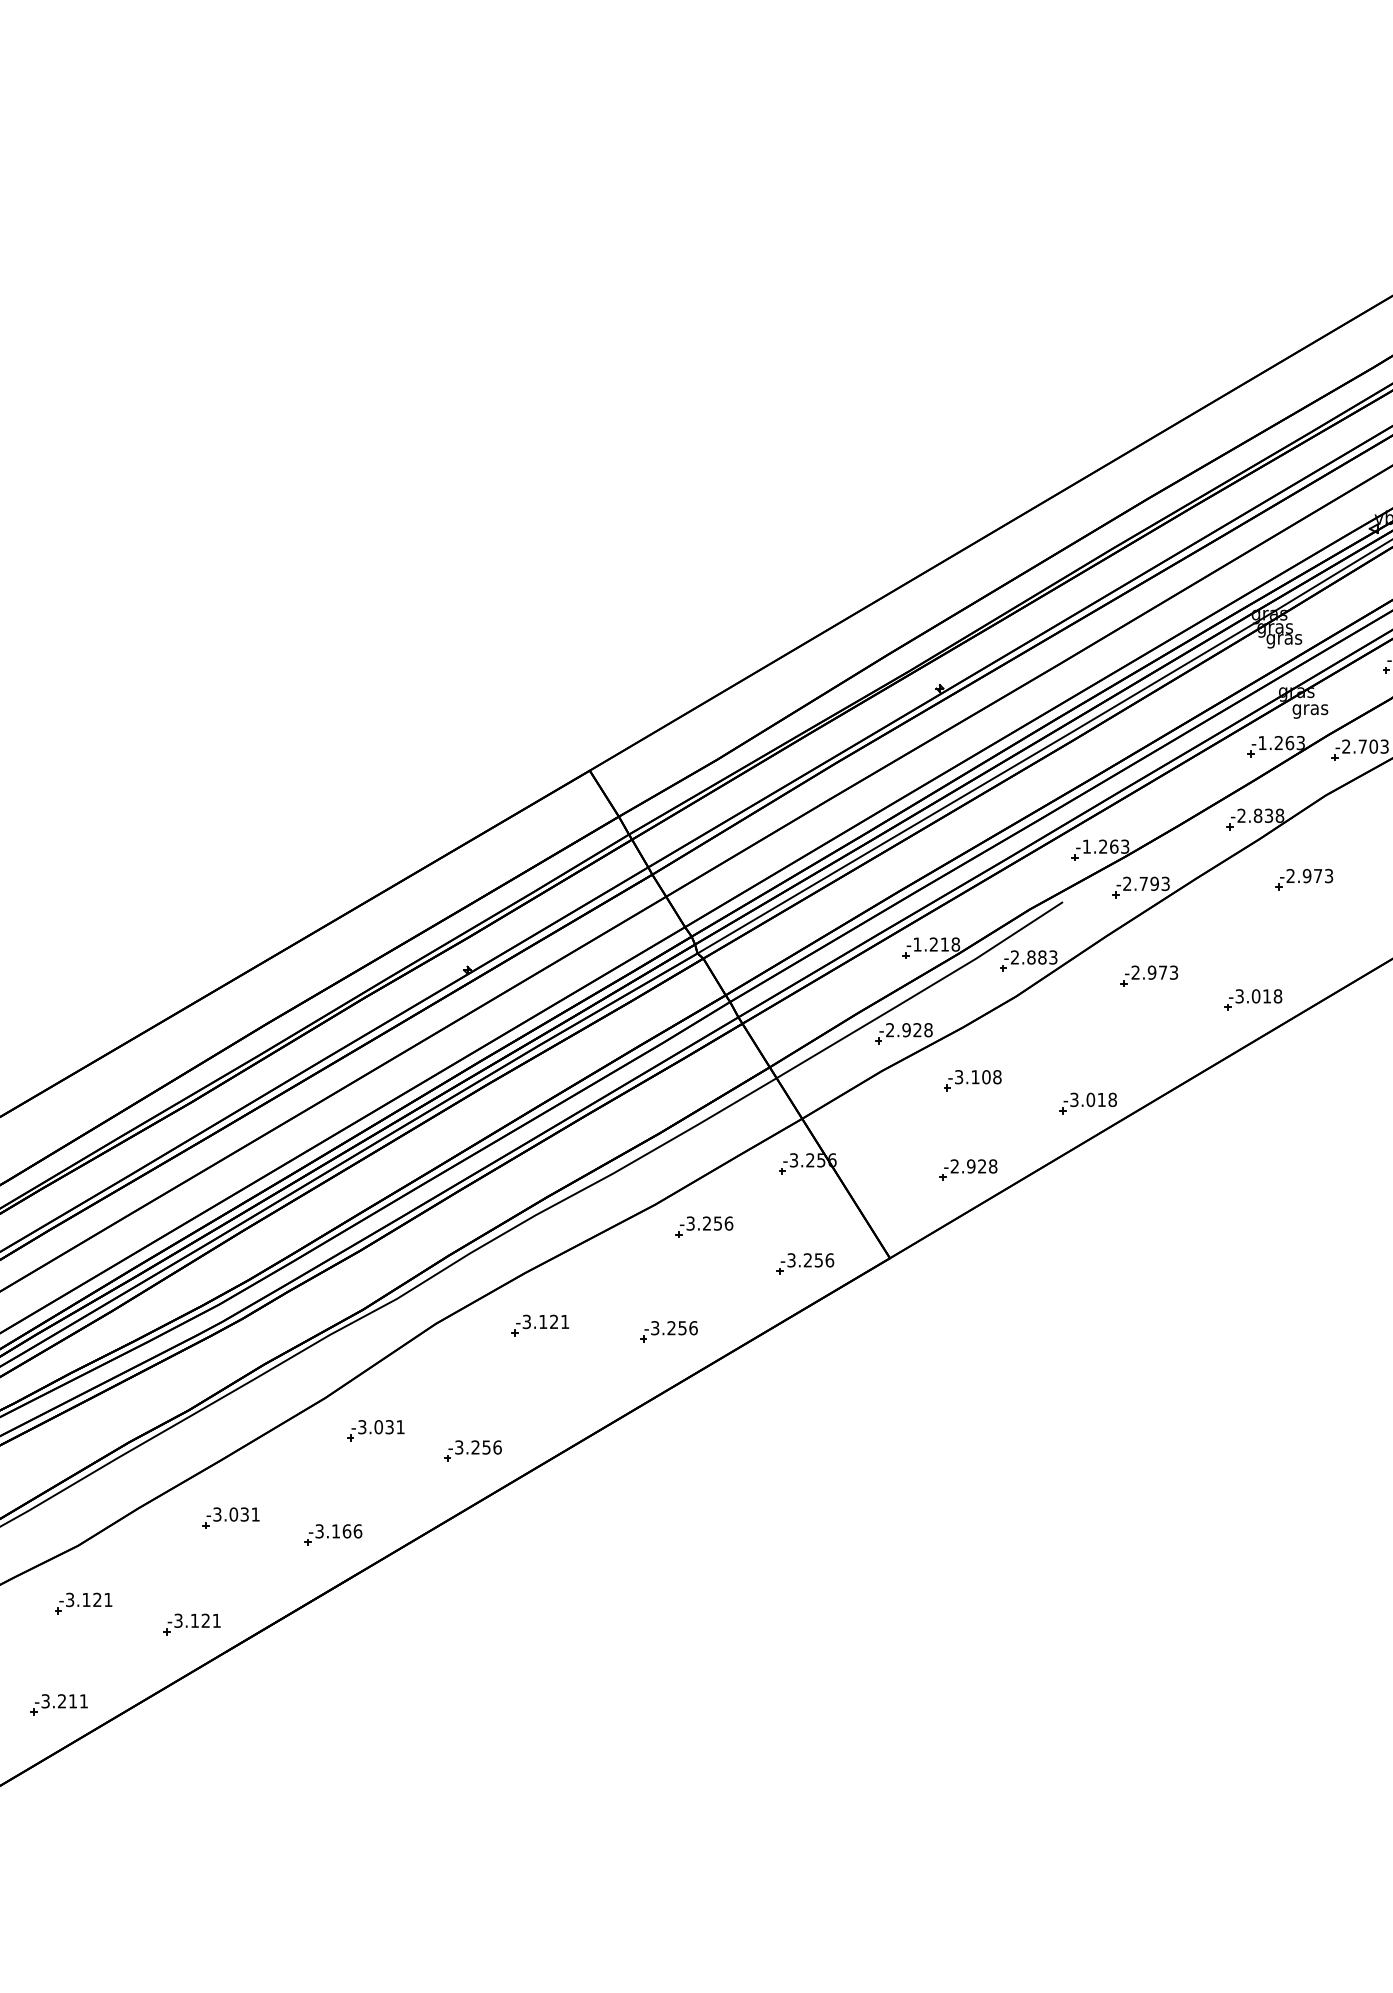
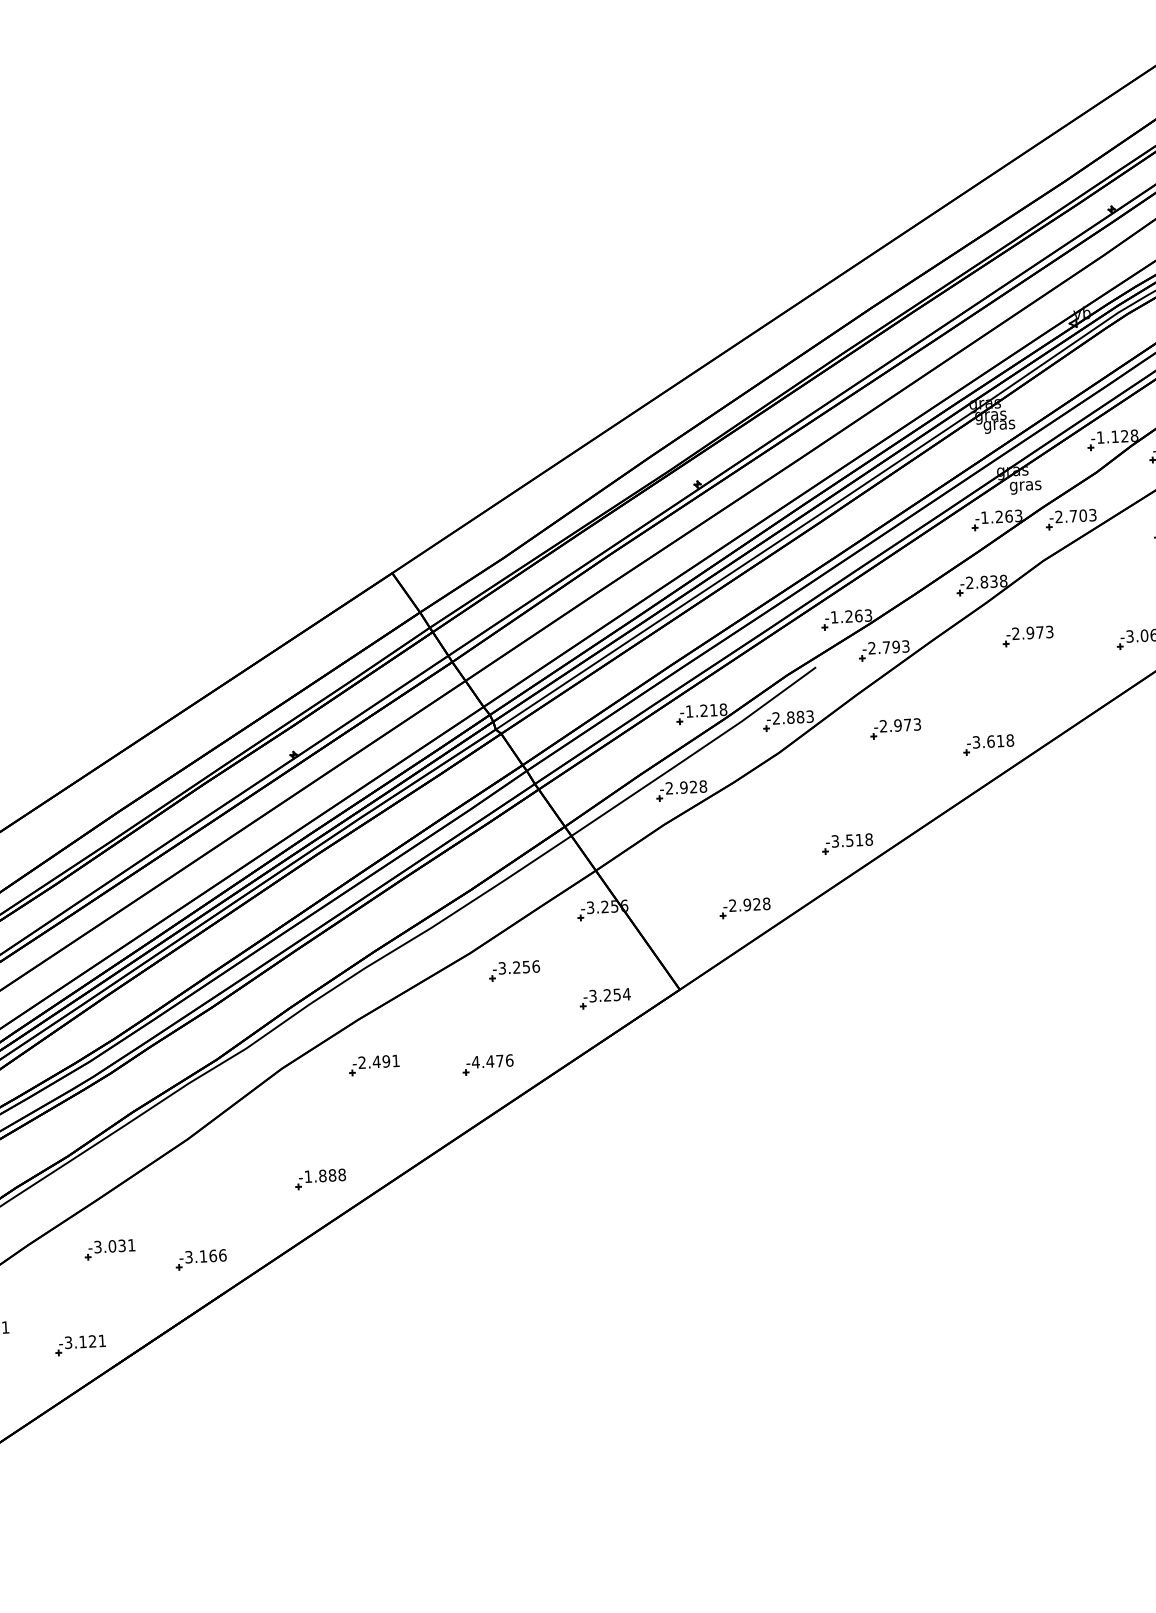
text: (1256, 996) -> (991, 741), -3.018 -> -3.618
part: (972, 1080) -> (744, 828), removed
text: (1090, 1099) -> (849, 840), -3.018 -> -3.518
text: (829, 1260) -> (626, 994), -3.256 -> -3.254
text: (540, 1321) -> (374, 1061), -3.121 -> -2.491
text: (668, 1328) -> (487, 1061), -3.256 -> -4.476
part: (375, 1430) -> (233, 1165), removed
text: (478, 1447) -> (325, 1175), -3.256 -> -1.888

